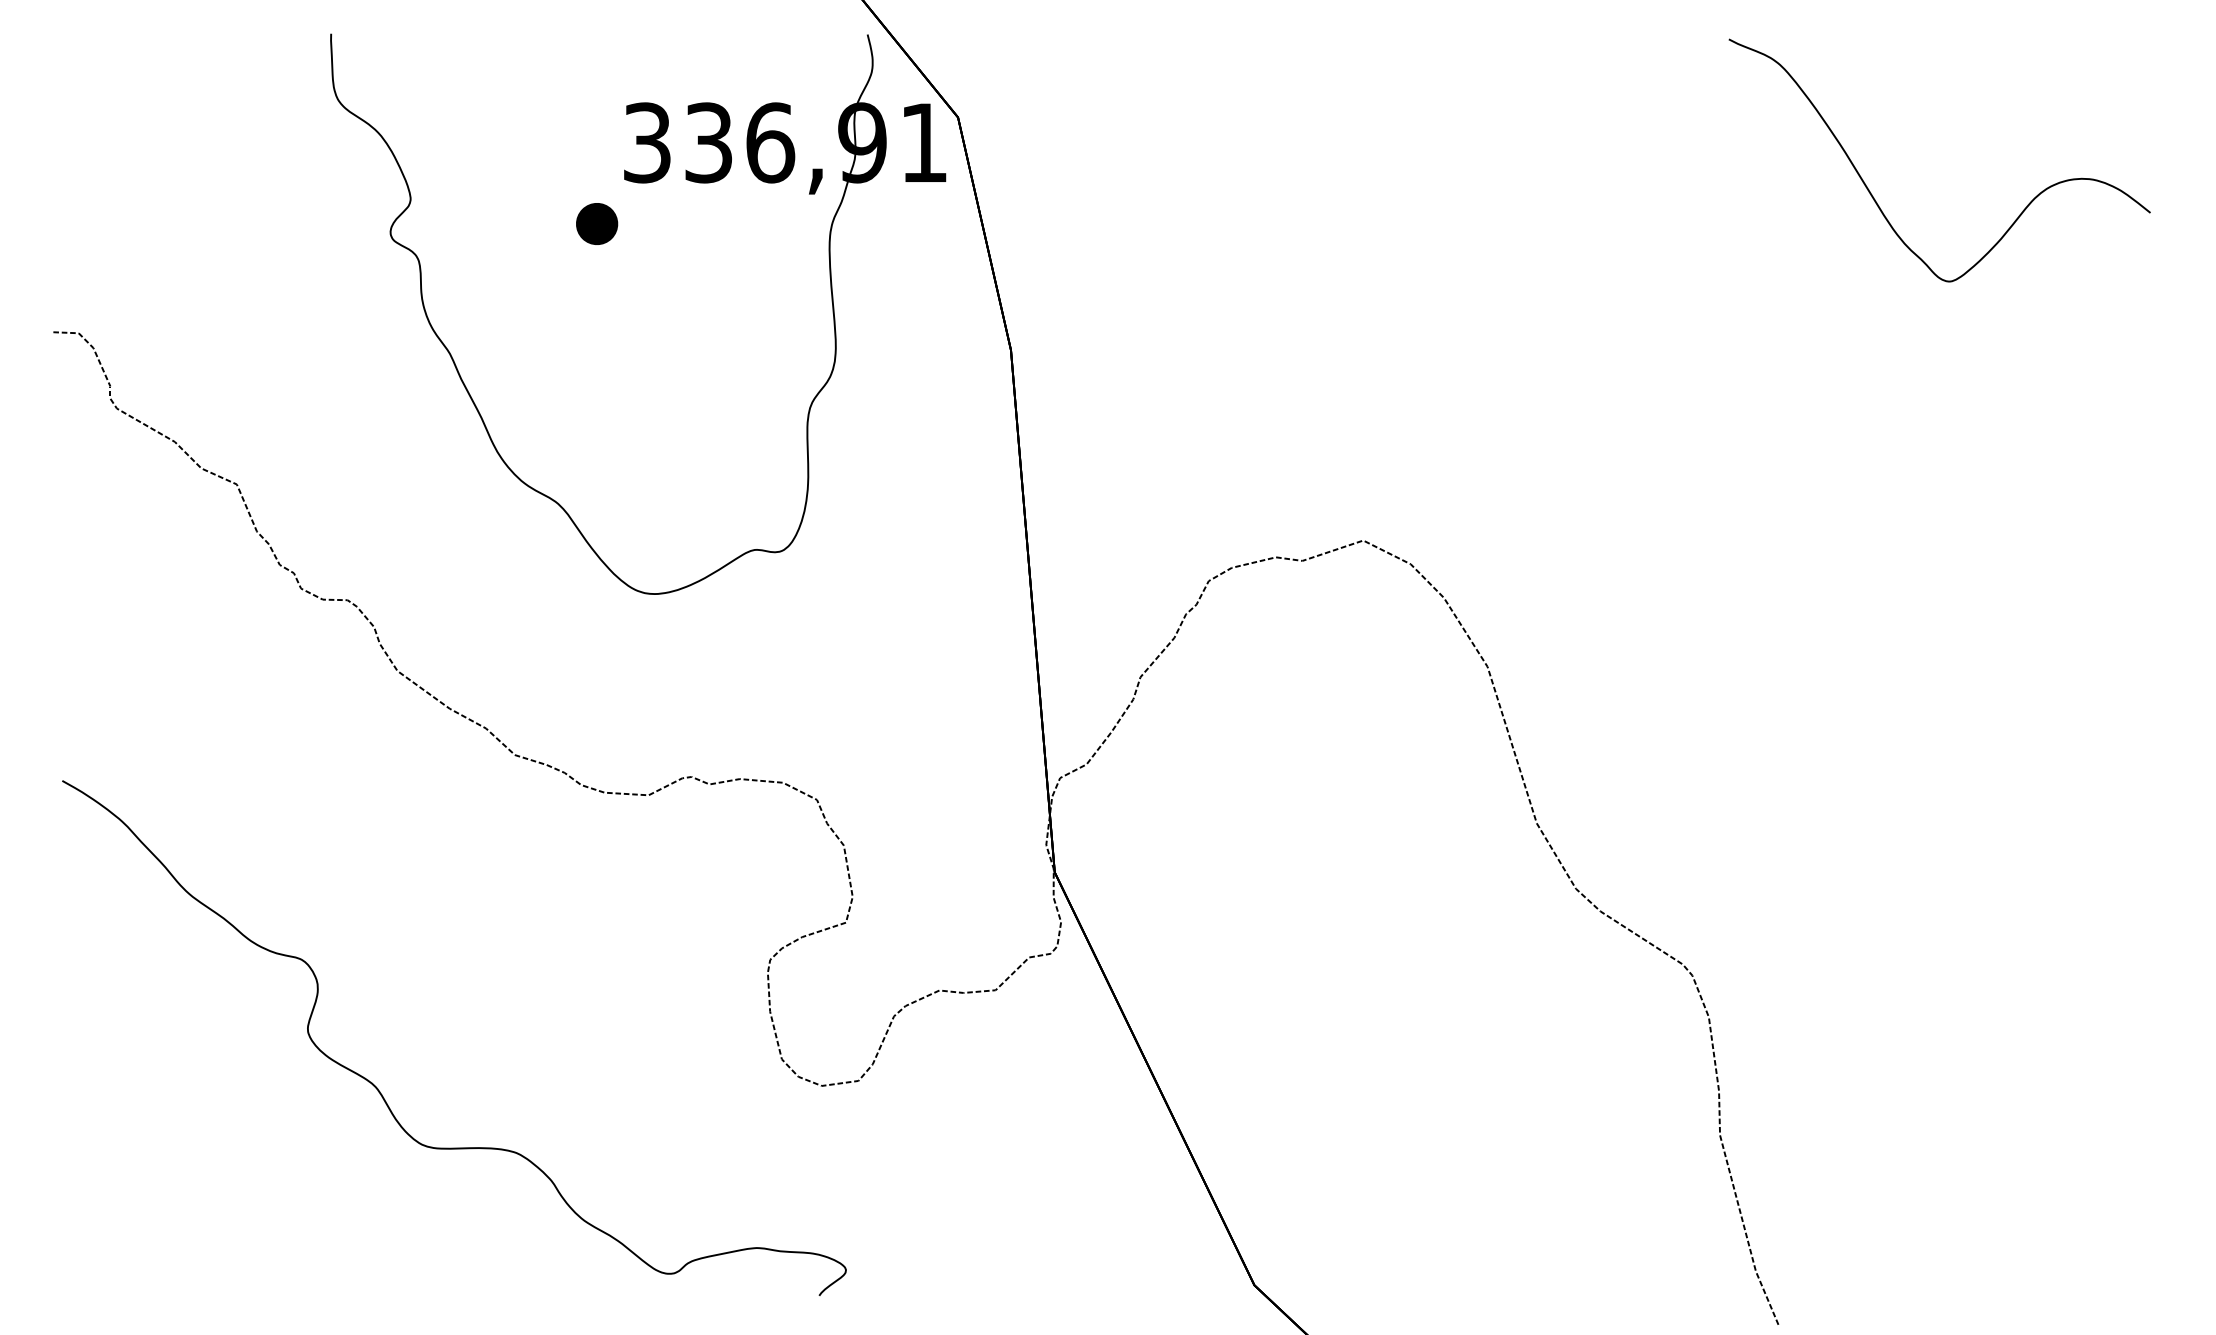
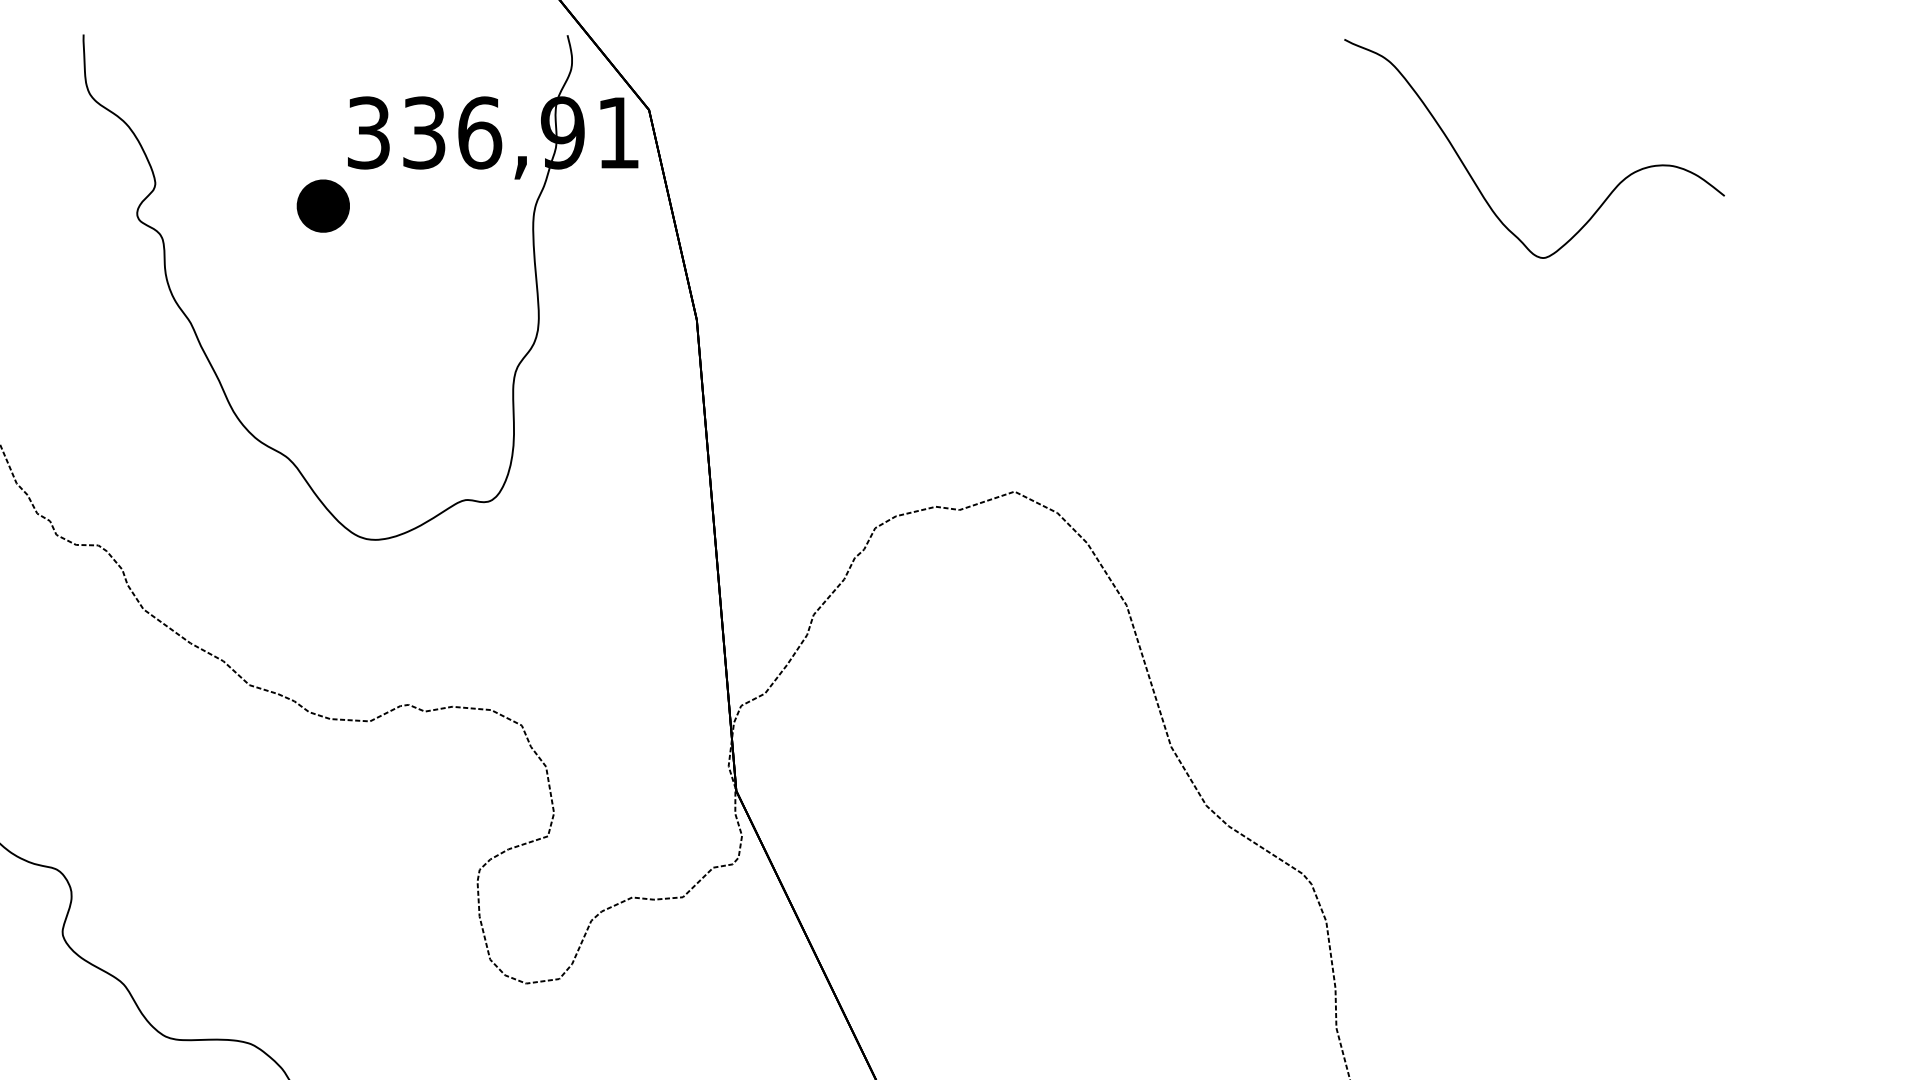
part: (597, 223) -> (323, 205), size x1.4

